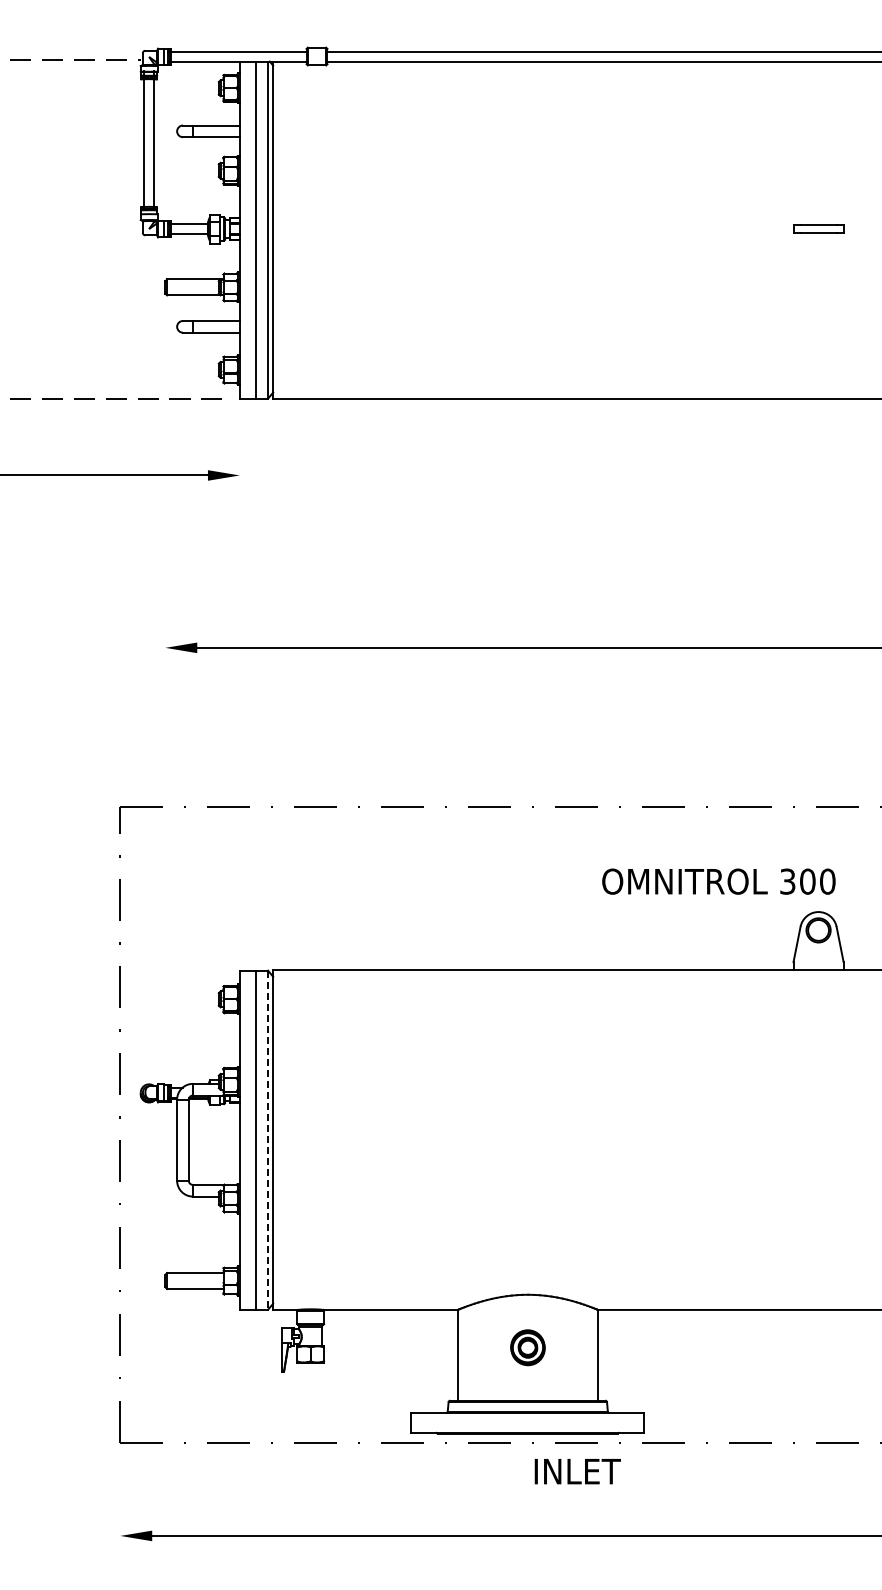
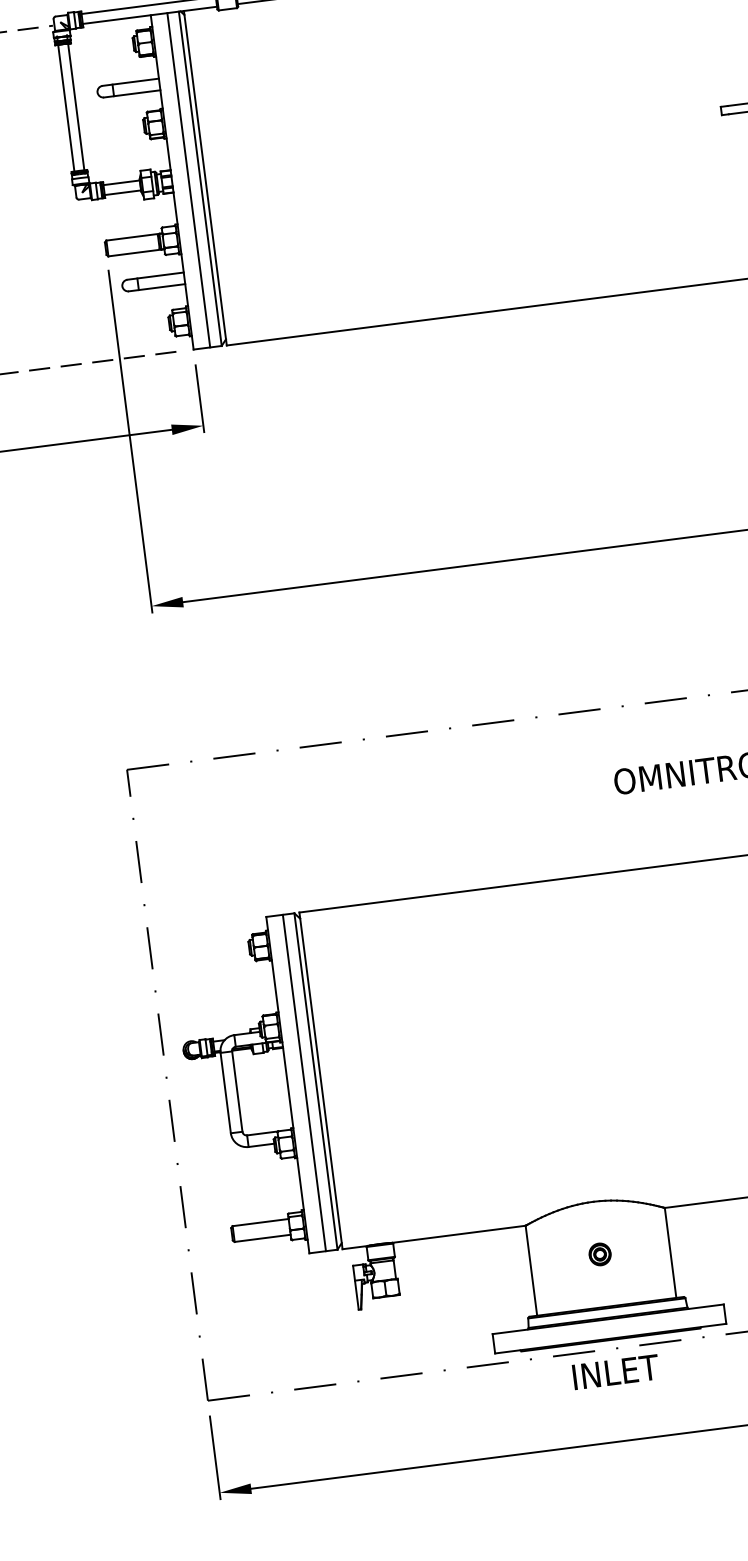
line: (239, 447) -> (199, 398), added
line: (165, 481) -> (130, 441), added
line: (268, 1140) -> (316, 1081), dashed -> solid
part: (527, 1347) -> (599, 1254), size x0.62
text: (577, 1471) -> (615, 1372), moved
line: (120, 1500) -> (215, 1457), added

